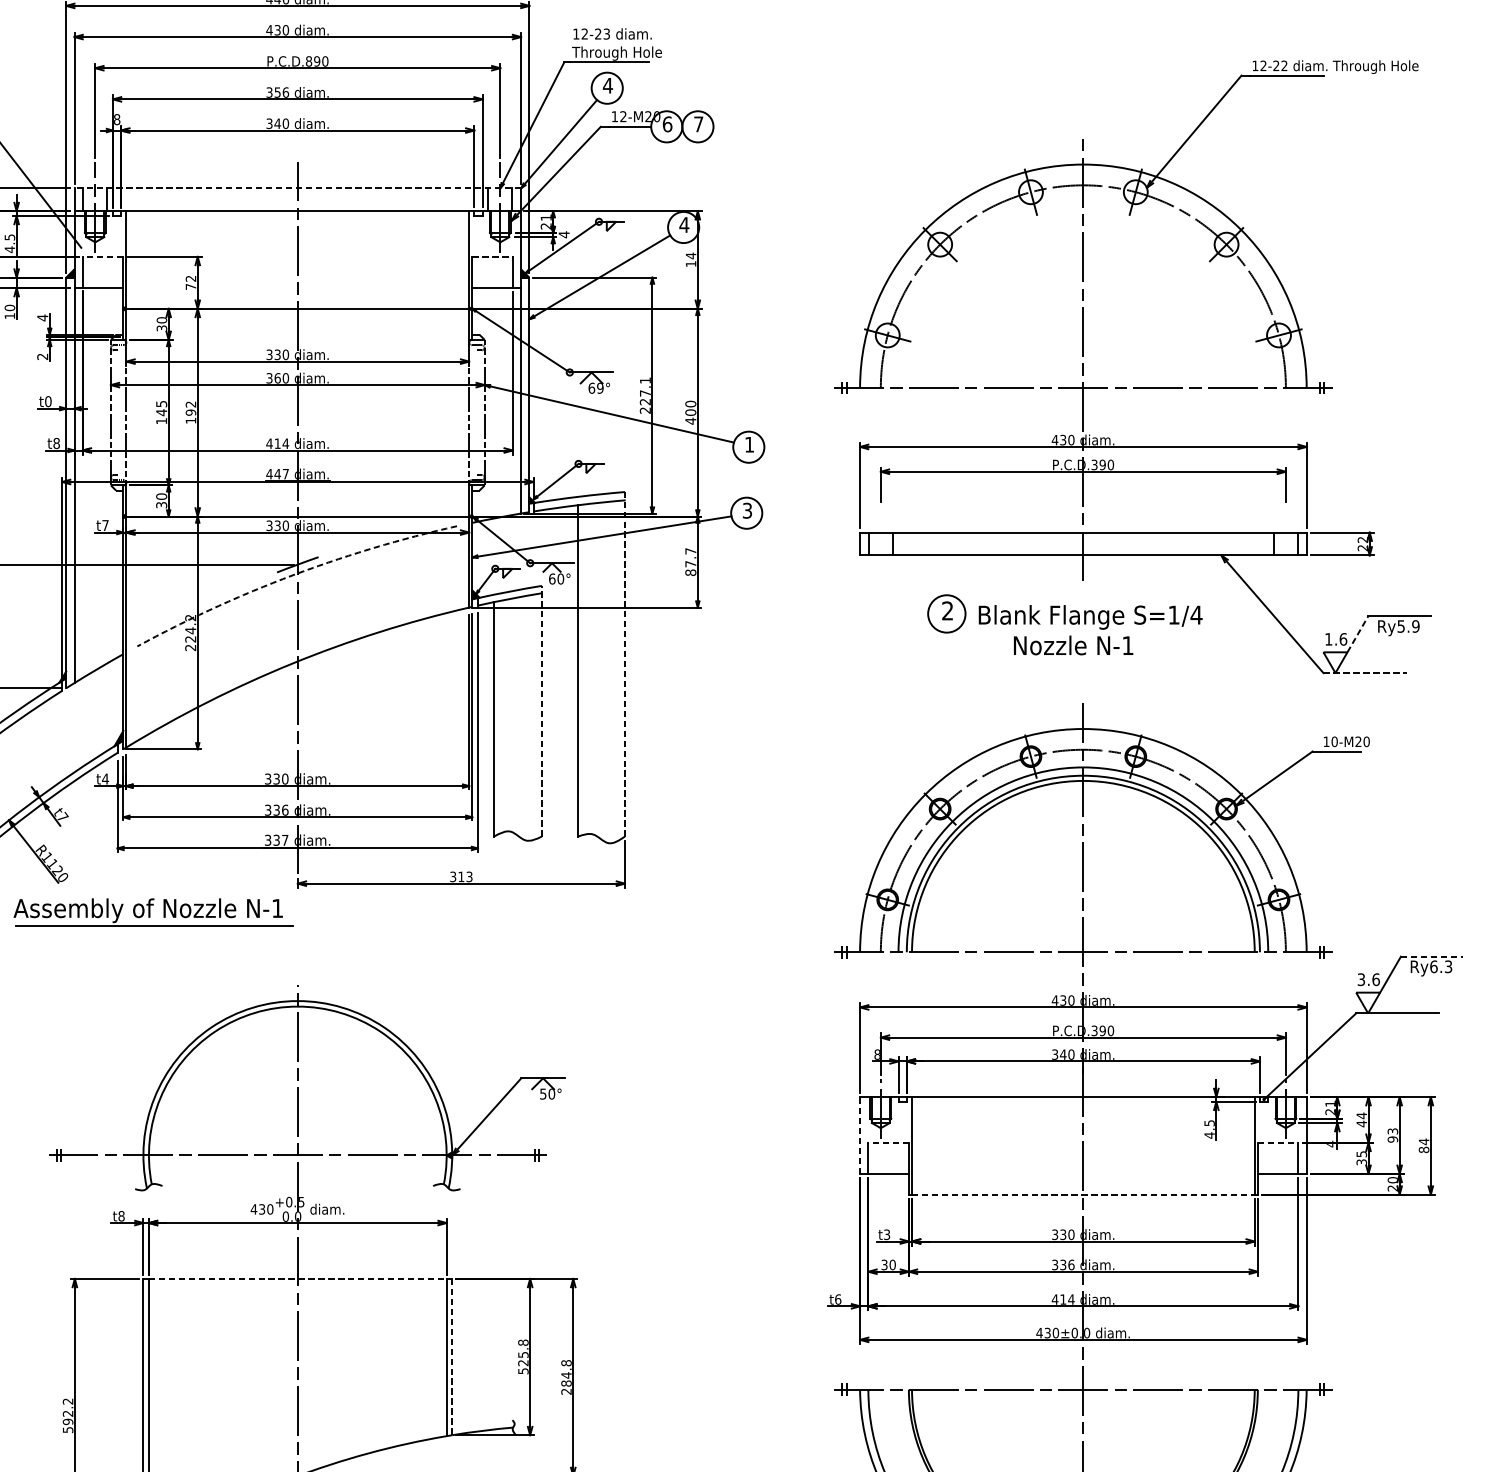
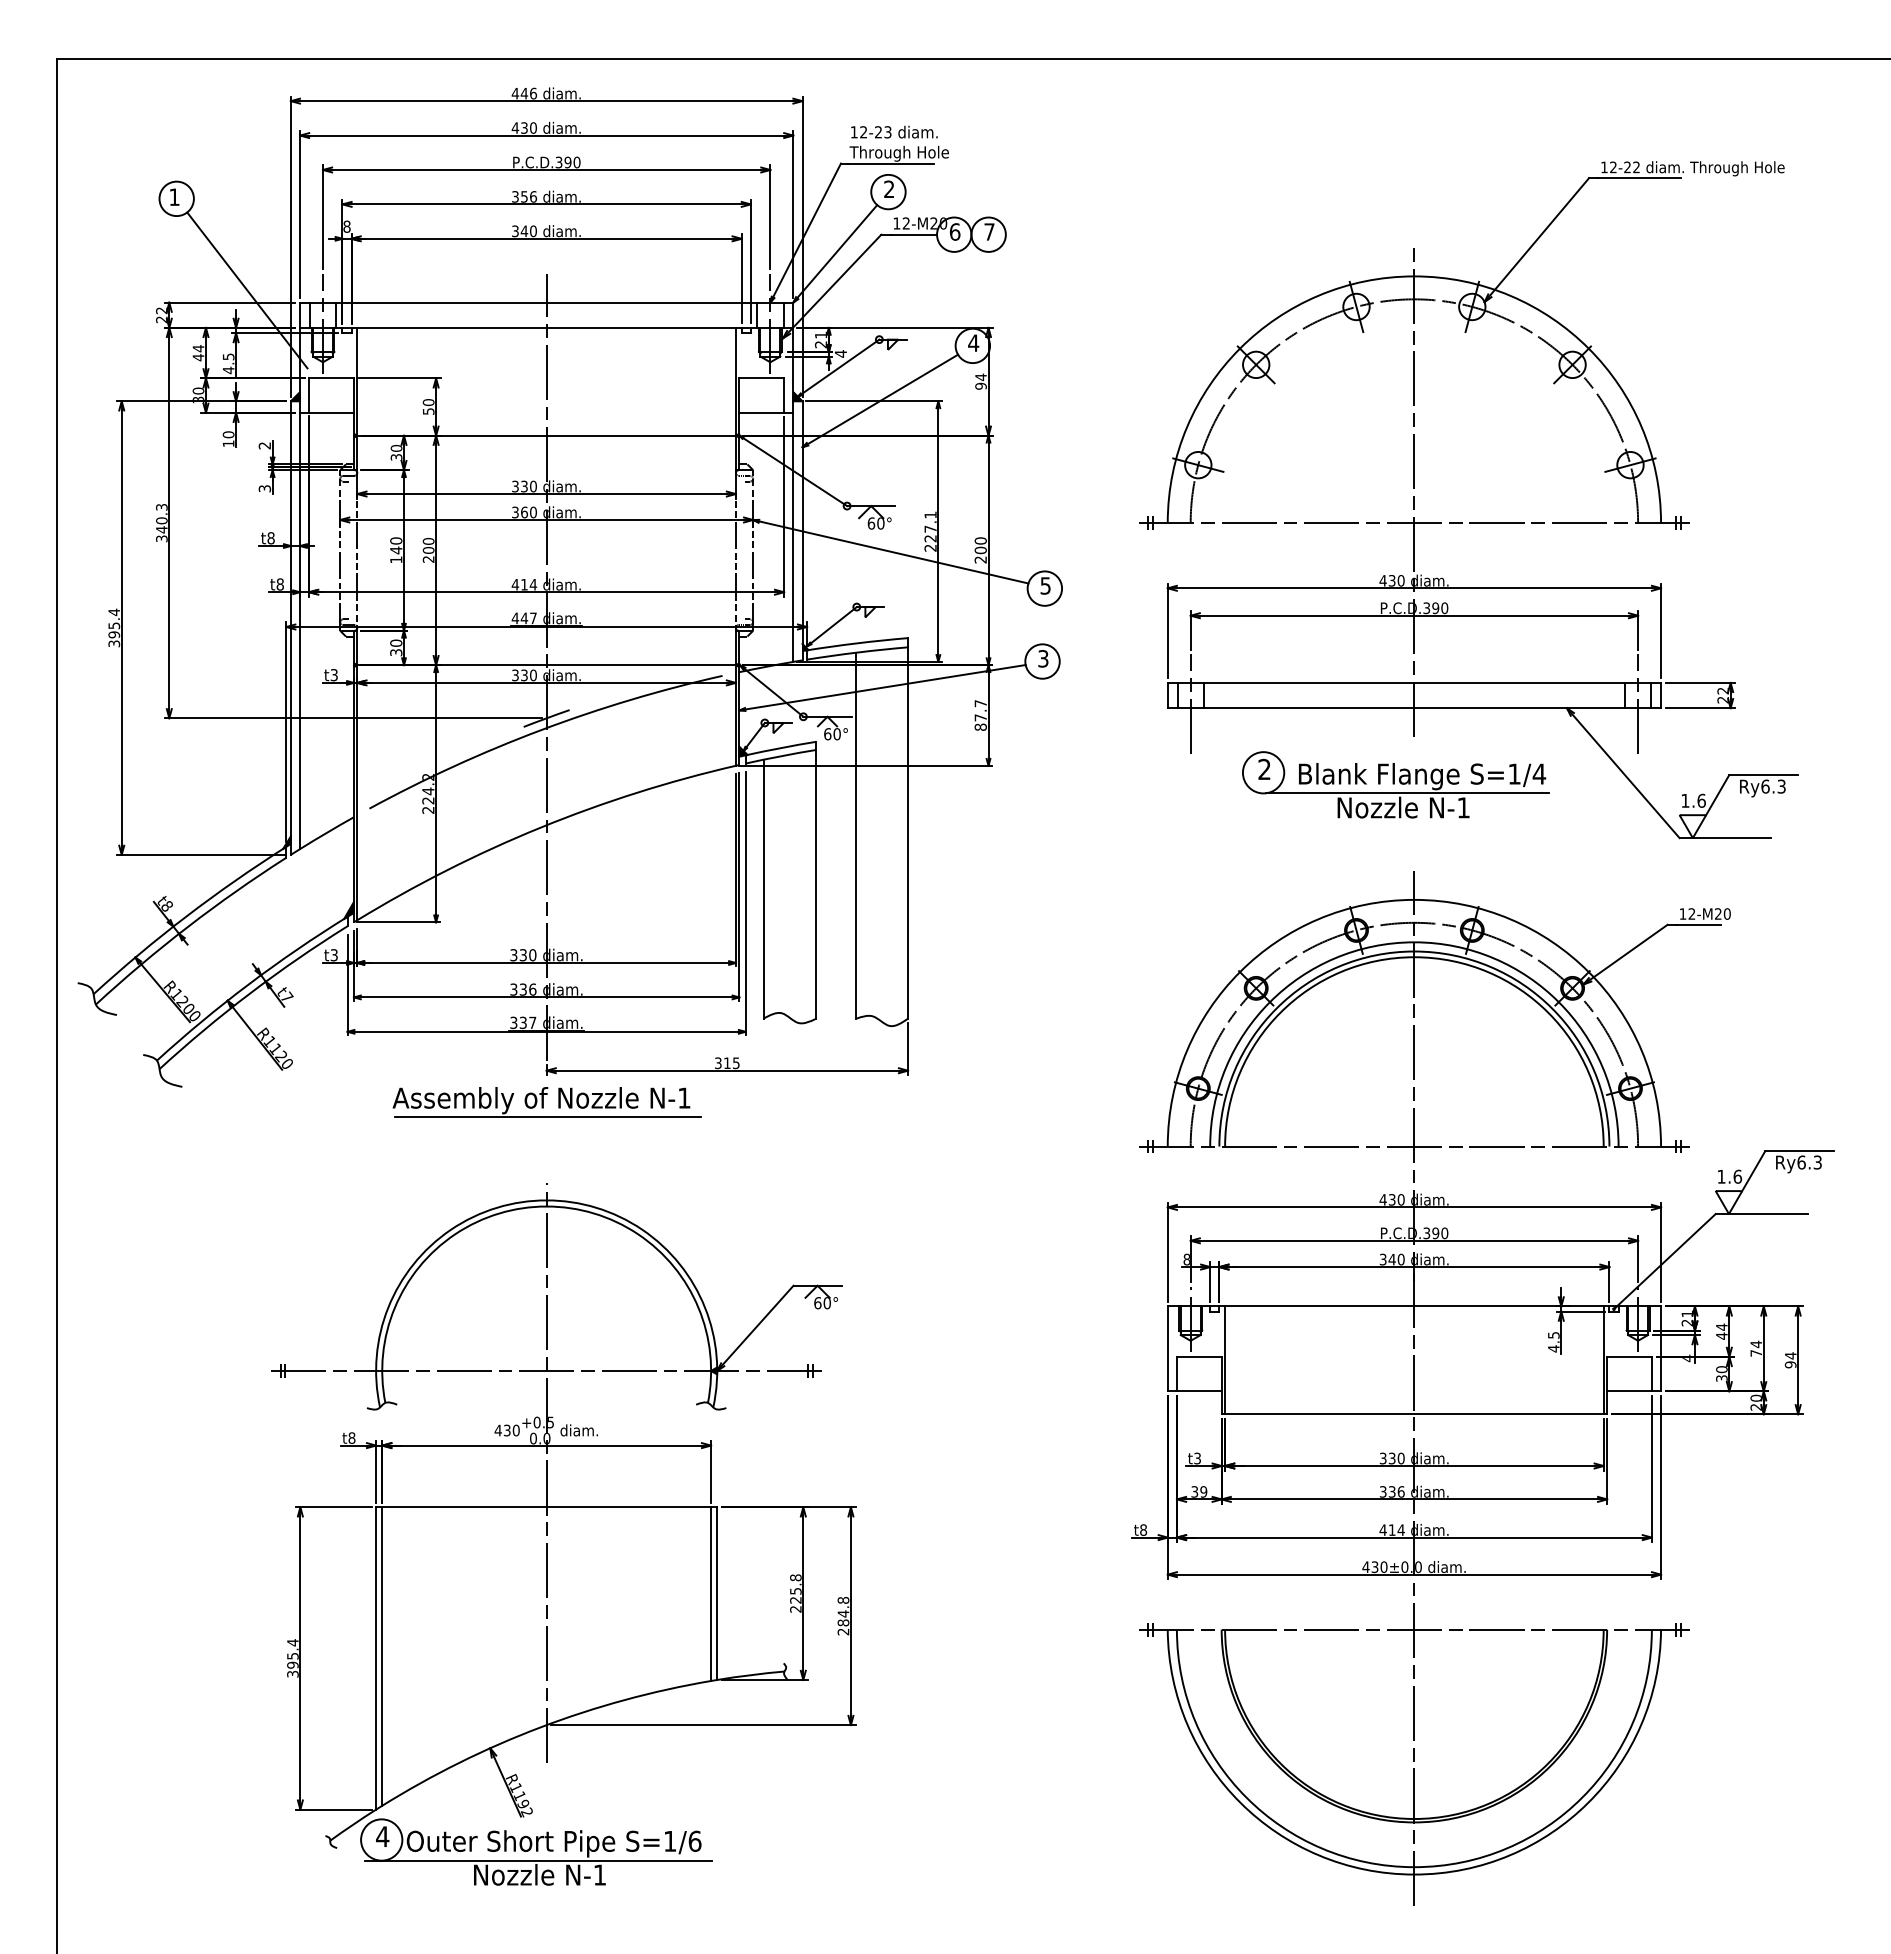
text: (308, 61) -> (558, 162), P.C.D.890 -> P.C.D.390
text: (607, 84) -> (888, 188), 4 -> 2
line: (297, 188) -> (546, 302), dashed -> solid
line: (103, 256) -> (331, 378), dashed -> solid
line: (493, 256) -> (762, 378), dashed -> solid
text: (690, 263) -> (980, 385), 14 -> 94
text: (190, 282) -> (428, 406), 72 -> 50
text: (42, 317) -> (264, 445), 4 -> 2
text: (43, 356) -> (265, 488), 2 -> 3
text: (600, 388) -> (880, 523), 69° -> 60°
text: (47, 401) -> (270, 538), t0 -> t8
text: (161, 403) -> (396, 540), 145 -> 140
text: (190, 411) -> (428, 549), 192 -> 200
text: (690, 420) -> (980, 559), 400 -> 200
text: (749, 444) -> (1045, 585), 1 -> 5
text: (104, 525) -> (333, 675), t7 -> t3
line: (880, 552) -> (1190, 704), added
line: (1286, 552) -> (1638, 704), added
arc: (293, 575) -> (541, 730), dashed -> solid
text: (1408, 626) -> (1773, 786), Ry5.9 -> Ry6.3
line: (1076, 632) -> (1406, 793), added
line: (1357, 634) -> (1717, 795), dashed -> solid
line: (625, 663) -> (908, 827), dashed -> solid
line: (1365, 673) -> (1725, 838), dashed -> solid
line: (542, 710) -> (816, 879), dashed -> solid
text: (1334, 741) -> (1691, 913), 10-M20 -> 12-M20
text: (105, 779) -> (334, 955), t4 -> t3
text: (469, 876) -> (736, 1062), 313 -> 315
part: (152, 912) -> (546, 1102), moved
line: (1432, 956) -> (1800, 1151), dashed -> solid
text: (1361, 979) -> (1721, 1176), 3.6 -> 1.6
text: (543, 1094) -> (817, 1303), 50° -> 60°
line: (859, 1135) -> (1167, 1348), dashed -> solid
text: (1393, 1135) -> (1756, 1348), 93 -> 74
line: (887, 1142) -> (1198, 1356), dashed -> solid
line: (1279, 1142) -> (1630, 1356), dashed -> solid
text: (1423, 1149) -> (1790, 1364), 84 -> 94
text: (1361, 1154) -> (1721, 1369), 35 -> 30
line: (1083, 1194) -> (1414, 1414), dashed -> solid
text: (892, 1264) -> (1203, 1491), 30 -> 39
line: (298, 1279) -> (547, 1507), dashed -> solid
text: (838, 1298) -> (1143, 1529), t6 -> t8
line: (452, 1357) -> (717, 1594), dashed -> solid
text: (523, 1371) -> (795, 1609), 525.8 -> 225.8
text: (67, 1415) -> (292, 1658), 592.2 -> 395.4

